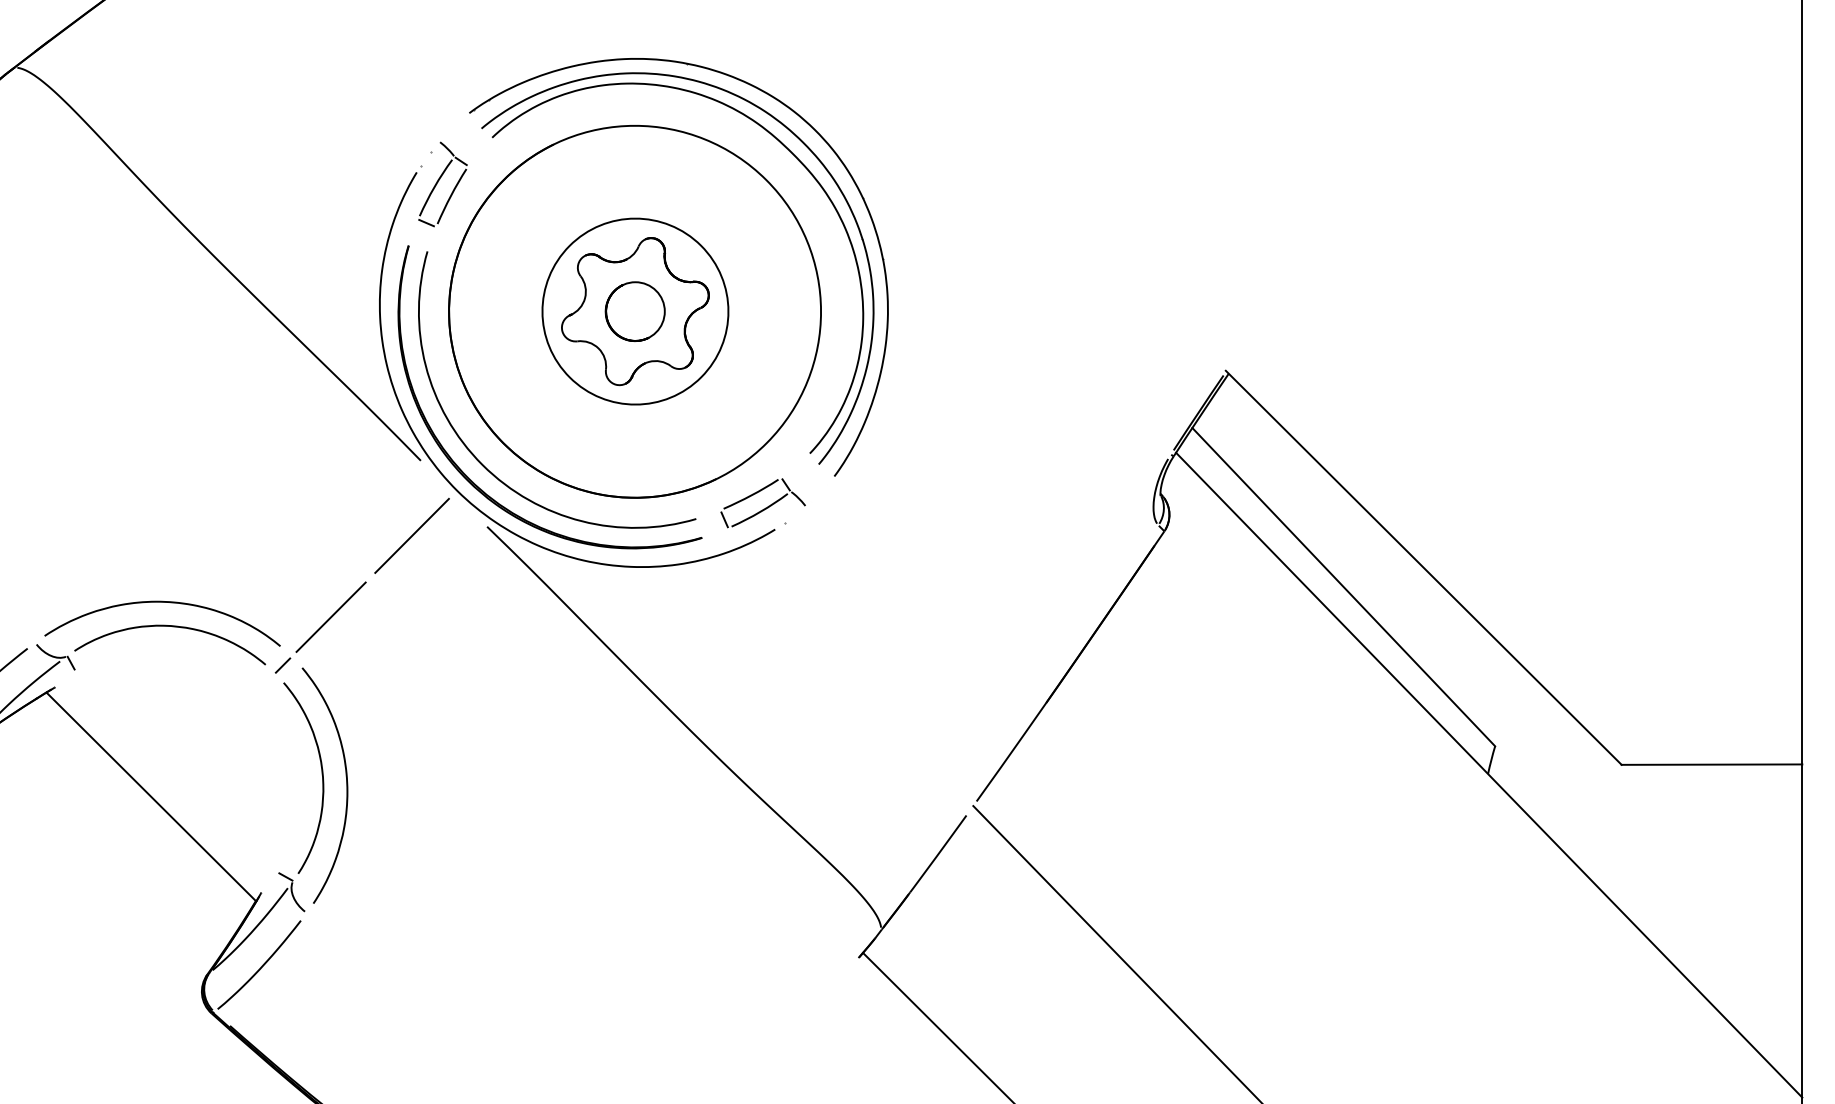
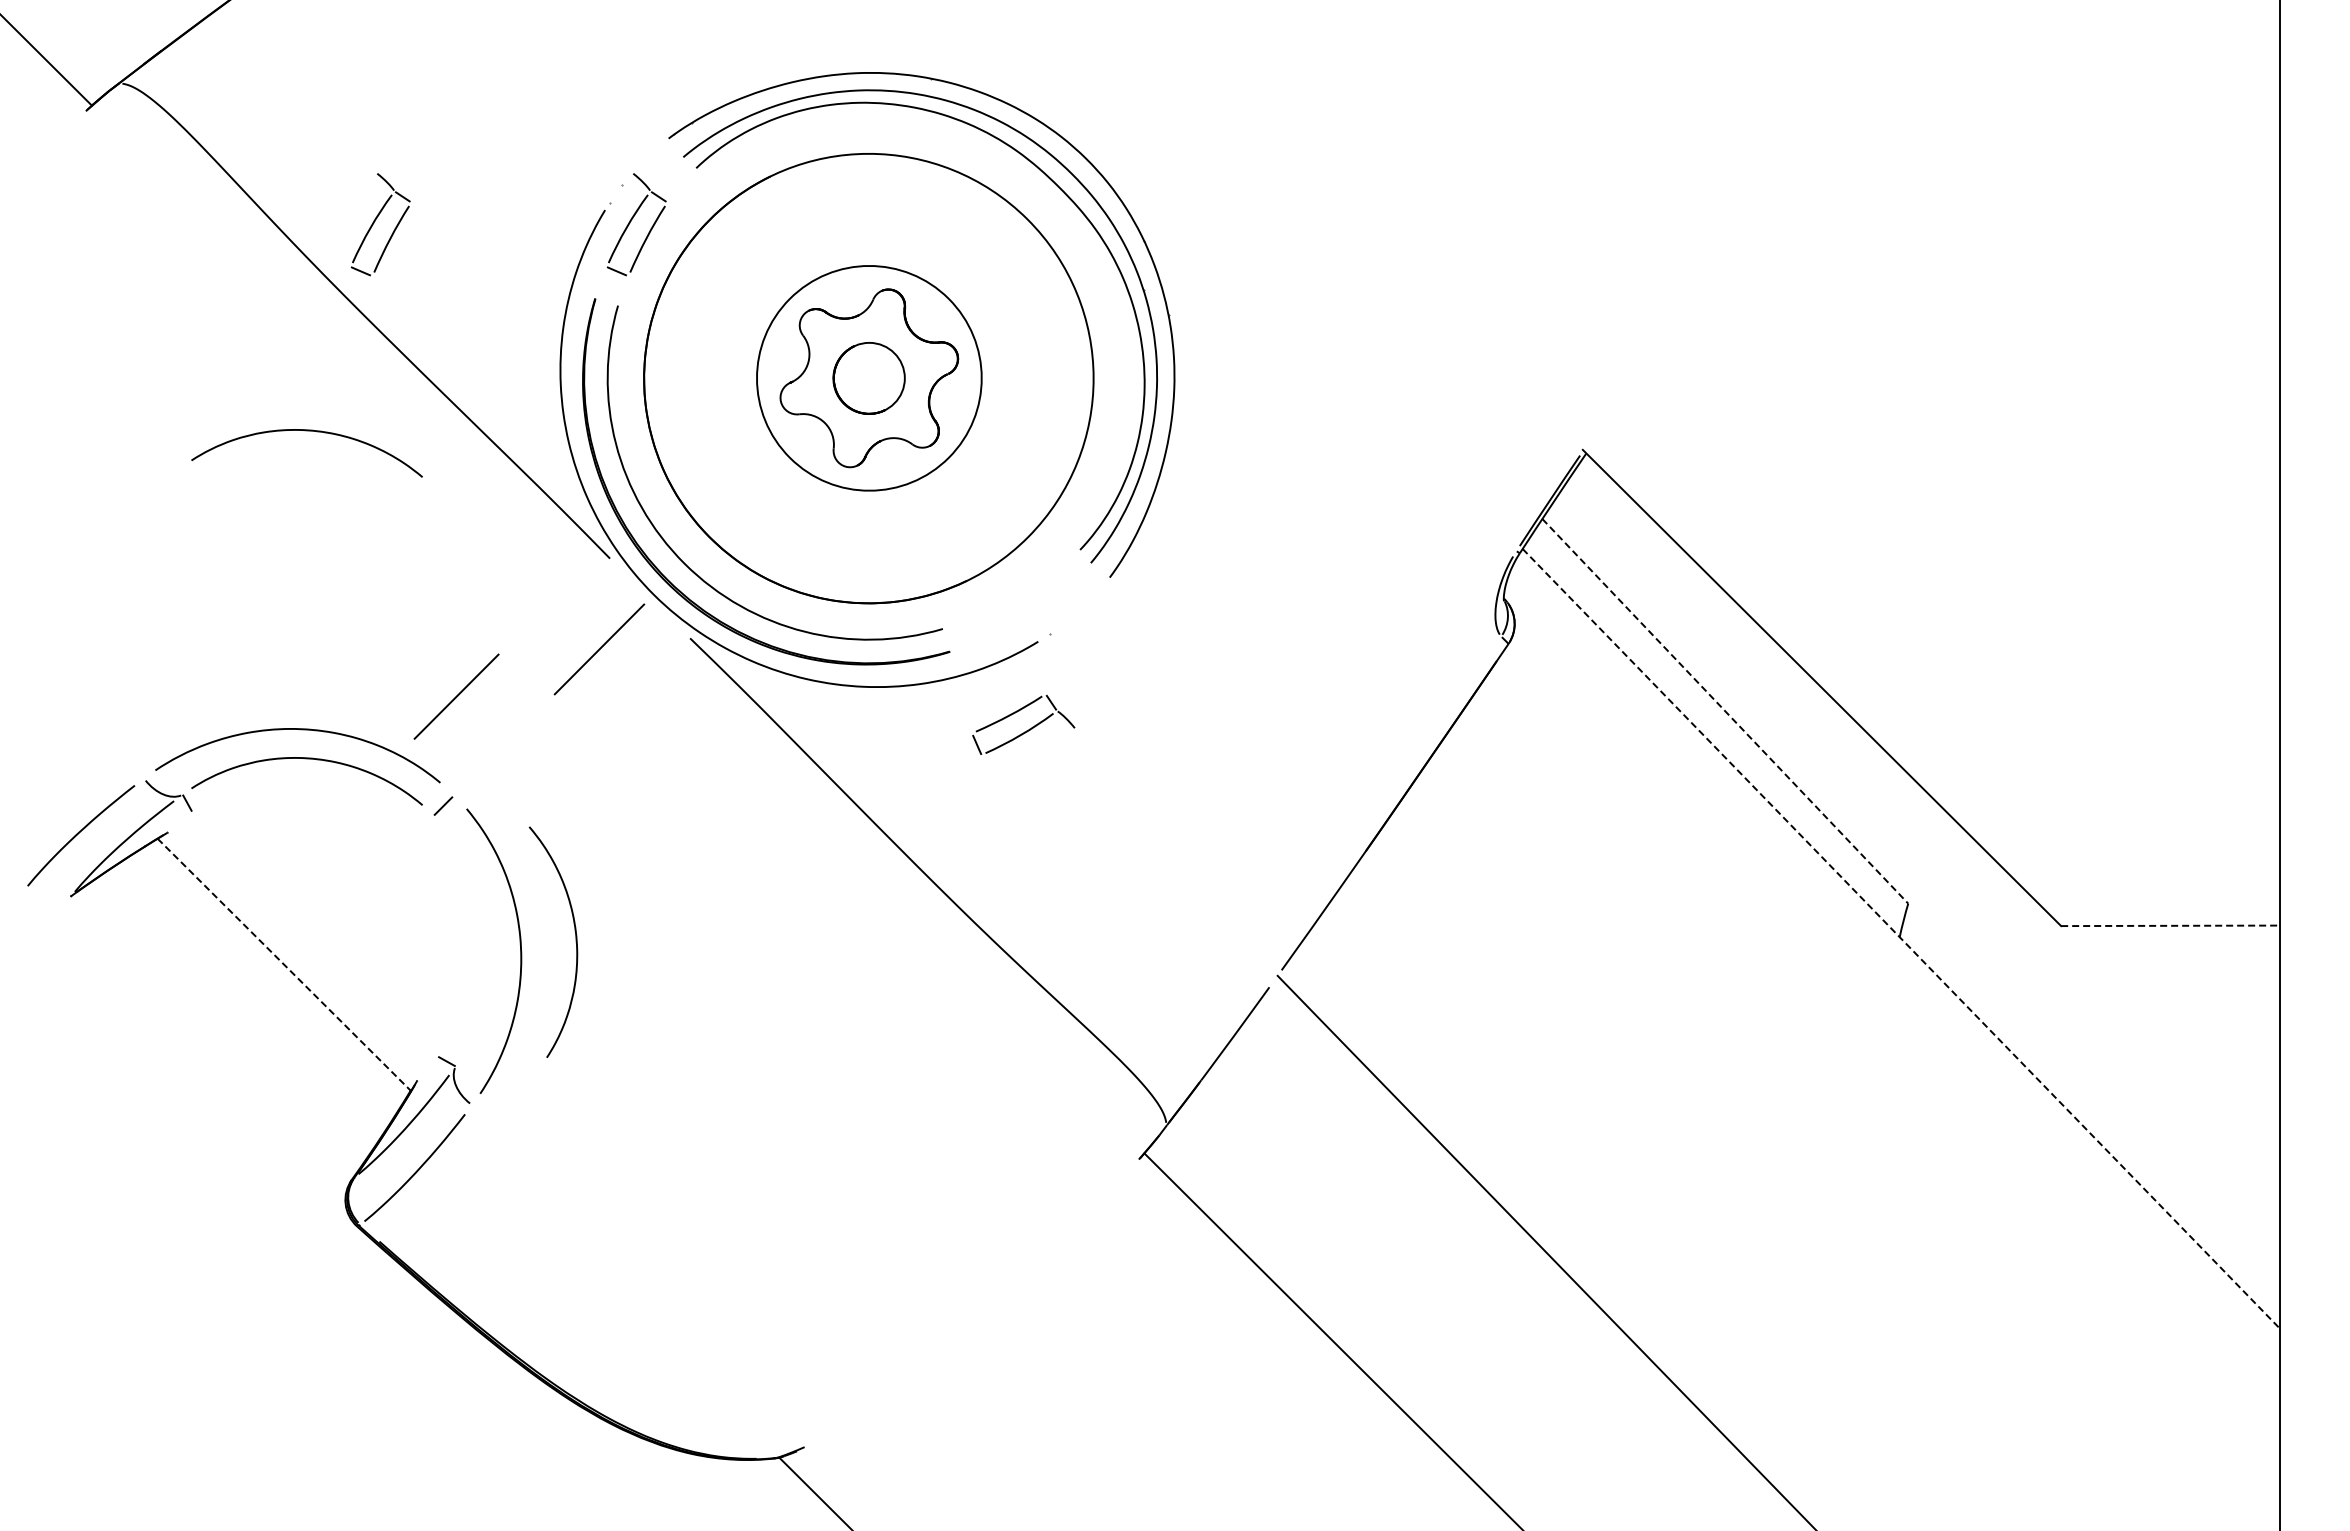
part: (230, 184) -> (380, 224), added
curve: (169, 355) -> (306, 431), added
part: (765, 507) -> (1026, 730), moved
line: (1343, 587) -> (1725, 711), solid -> dashed
line: (331, 617) -> (456, 696), moved
line: (1712, 764) -> (2170, 925), solid -> dashed
line: (1489, 775) -> (1901, 938), solid -> dashed
curve: (321, 777) -> (575, 941), moved
line: (151, 796) -> (284, 964), solid -> dashed

